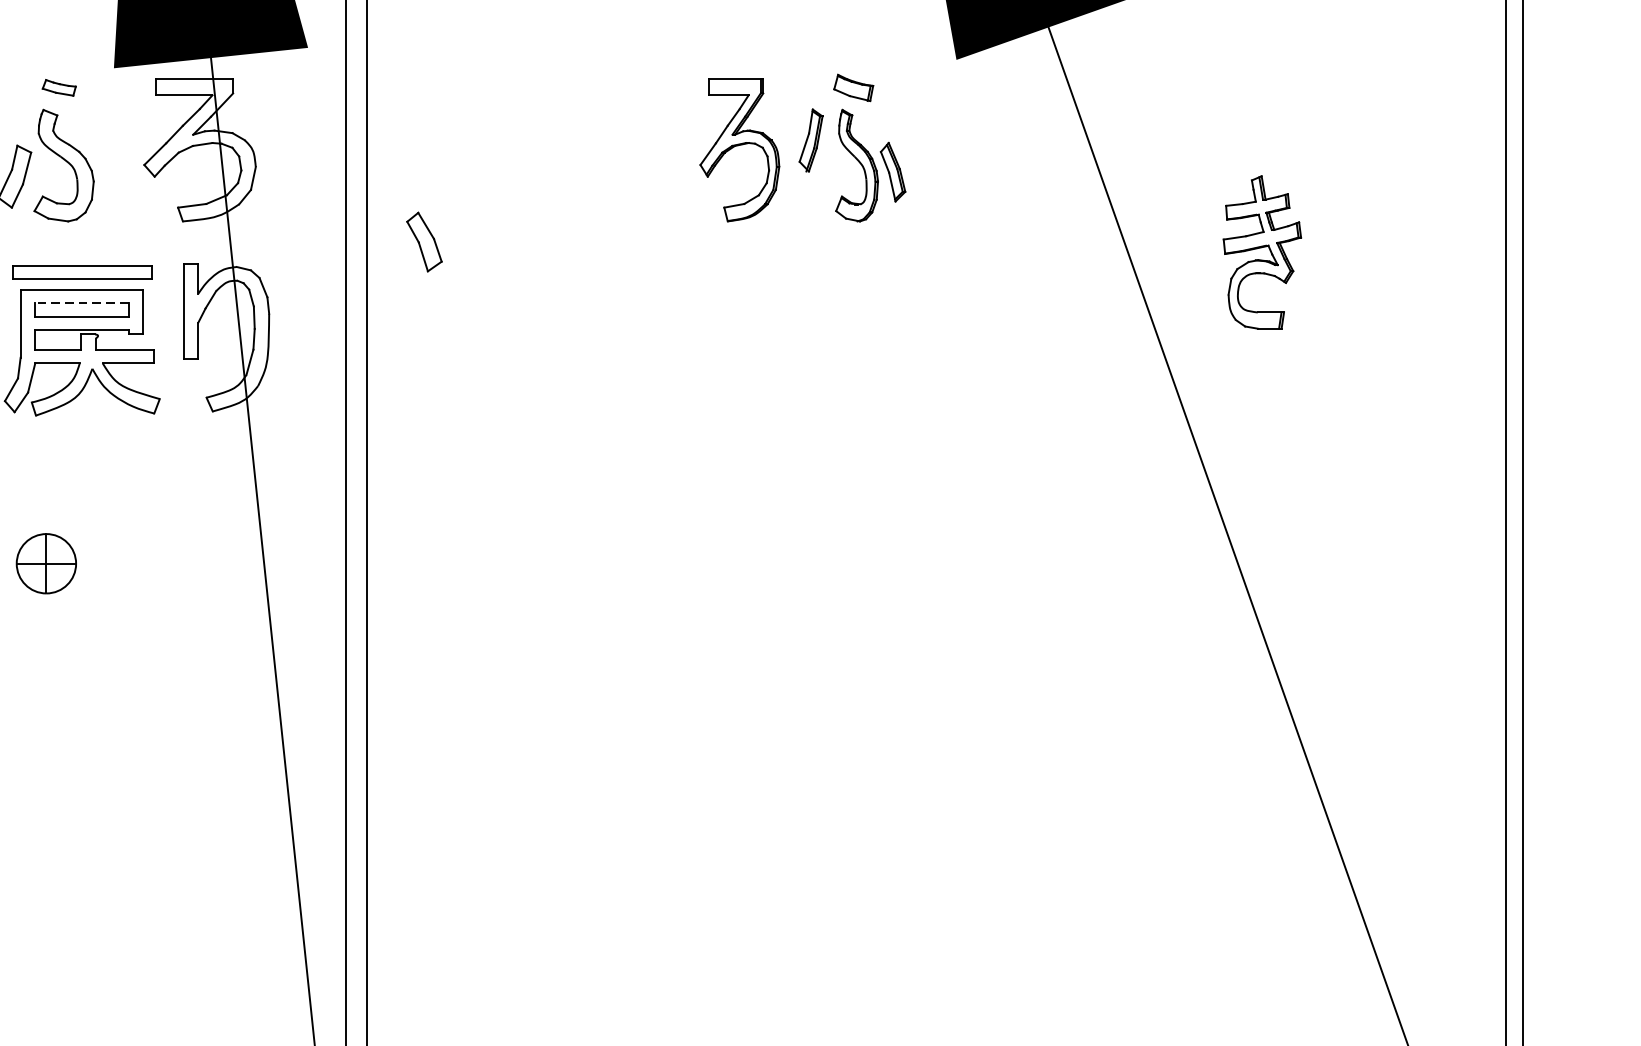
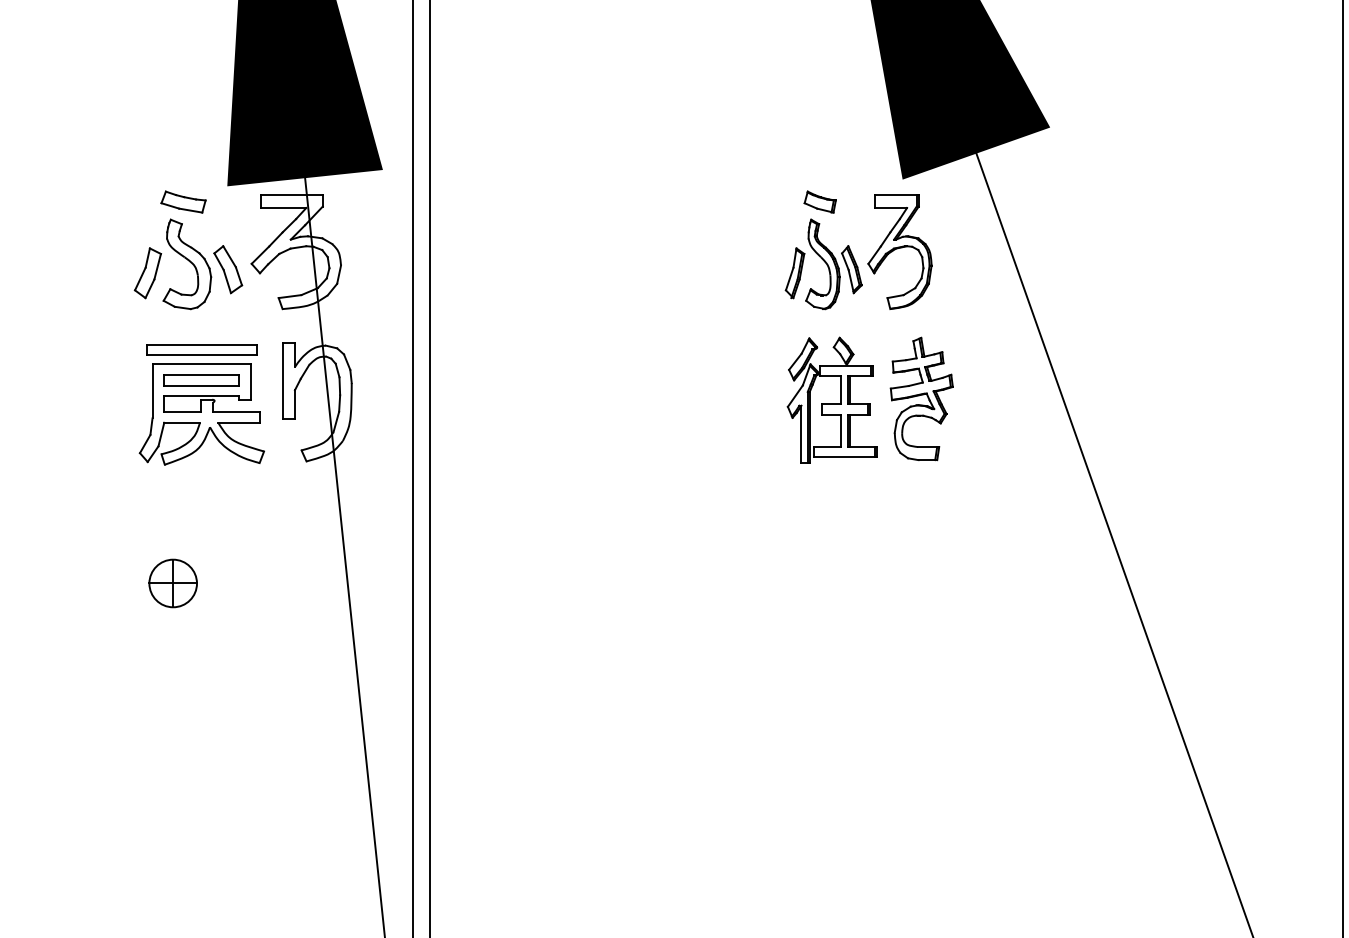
part: (59, 87) -> (183, 201), size x1.67
part: (810, 140) -> (794, 273), moved
part: (739, 149) -> (899, 251), moved
part: (424, 241) -> (228, 269), moved
part: (1261, 251) -> (921, 398), moved
line: (81, 303) -> (201, 374), dashed -> solid
part: (867, 334) -> (831, 399), added

